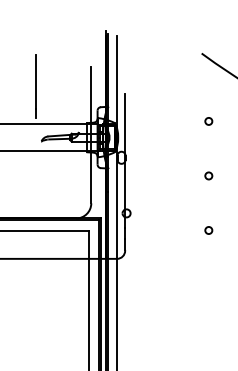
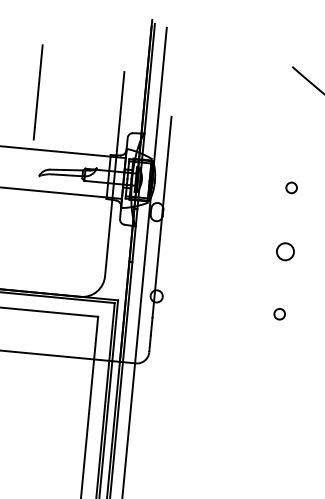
circle: (208, 121) -> (291, 187), moved
circle: (208, 175) -> (285, 251), size x1.6
circle: (208, 230) -> (279, 314), moved

